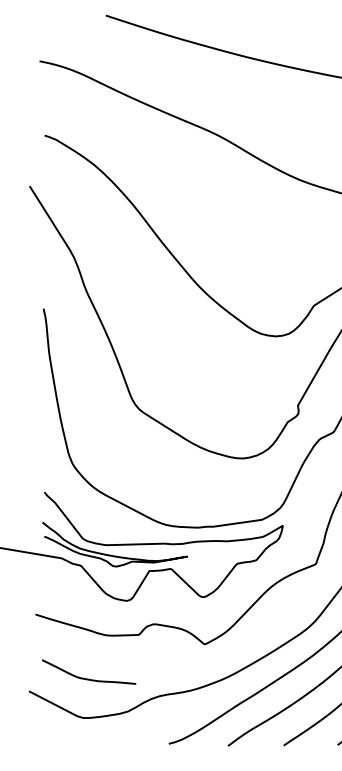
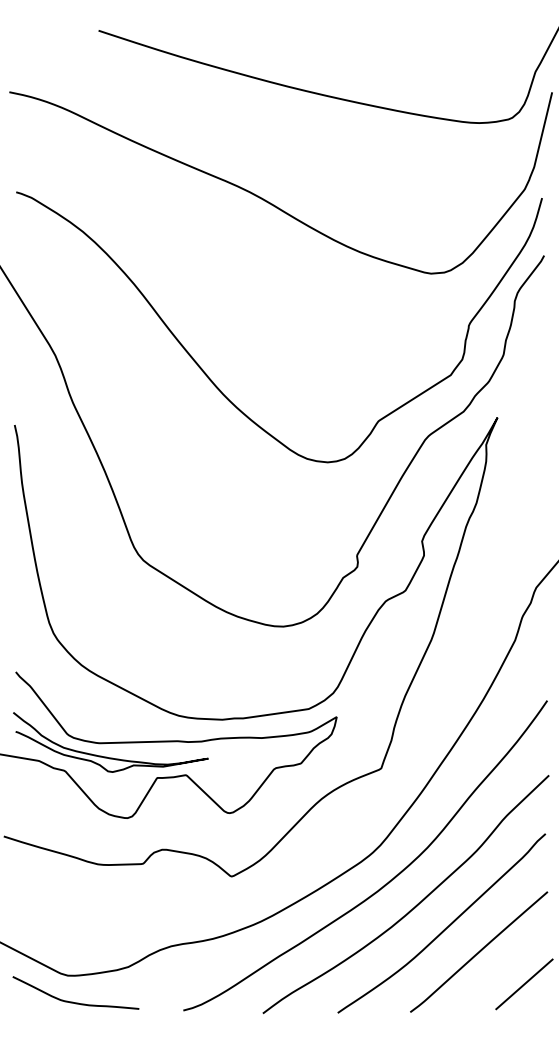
curve: (87, 678) -> (73, 1001), moved

